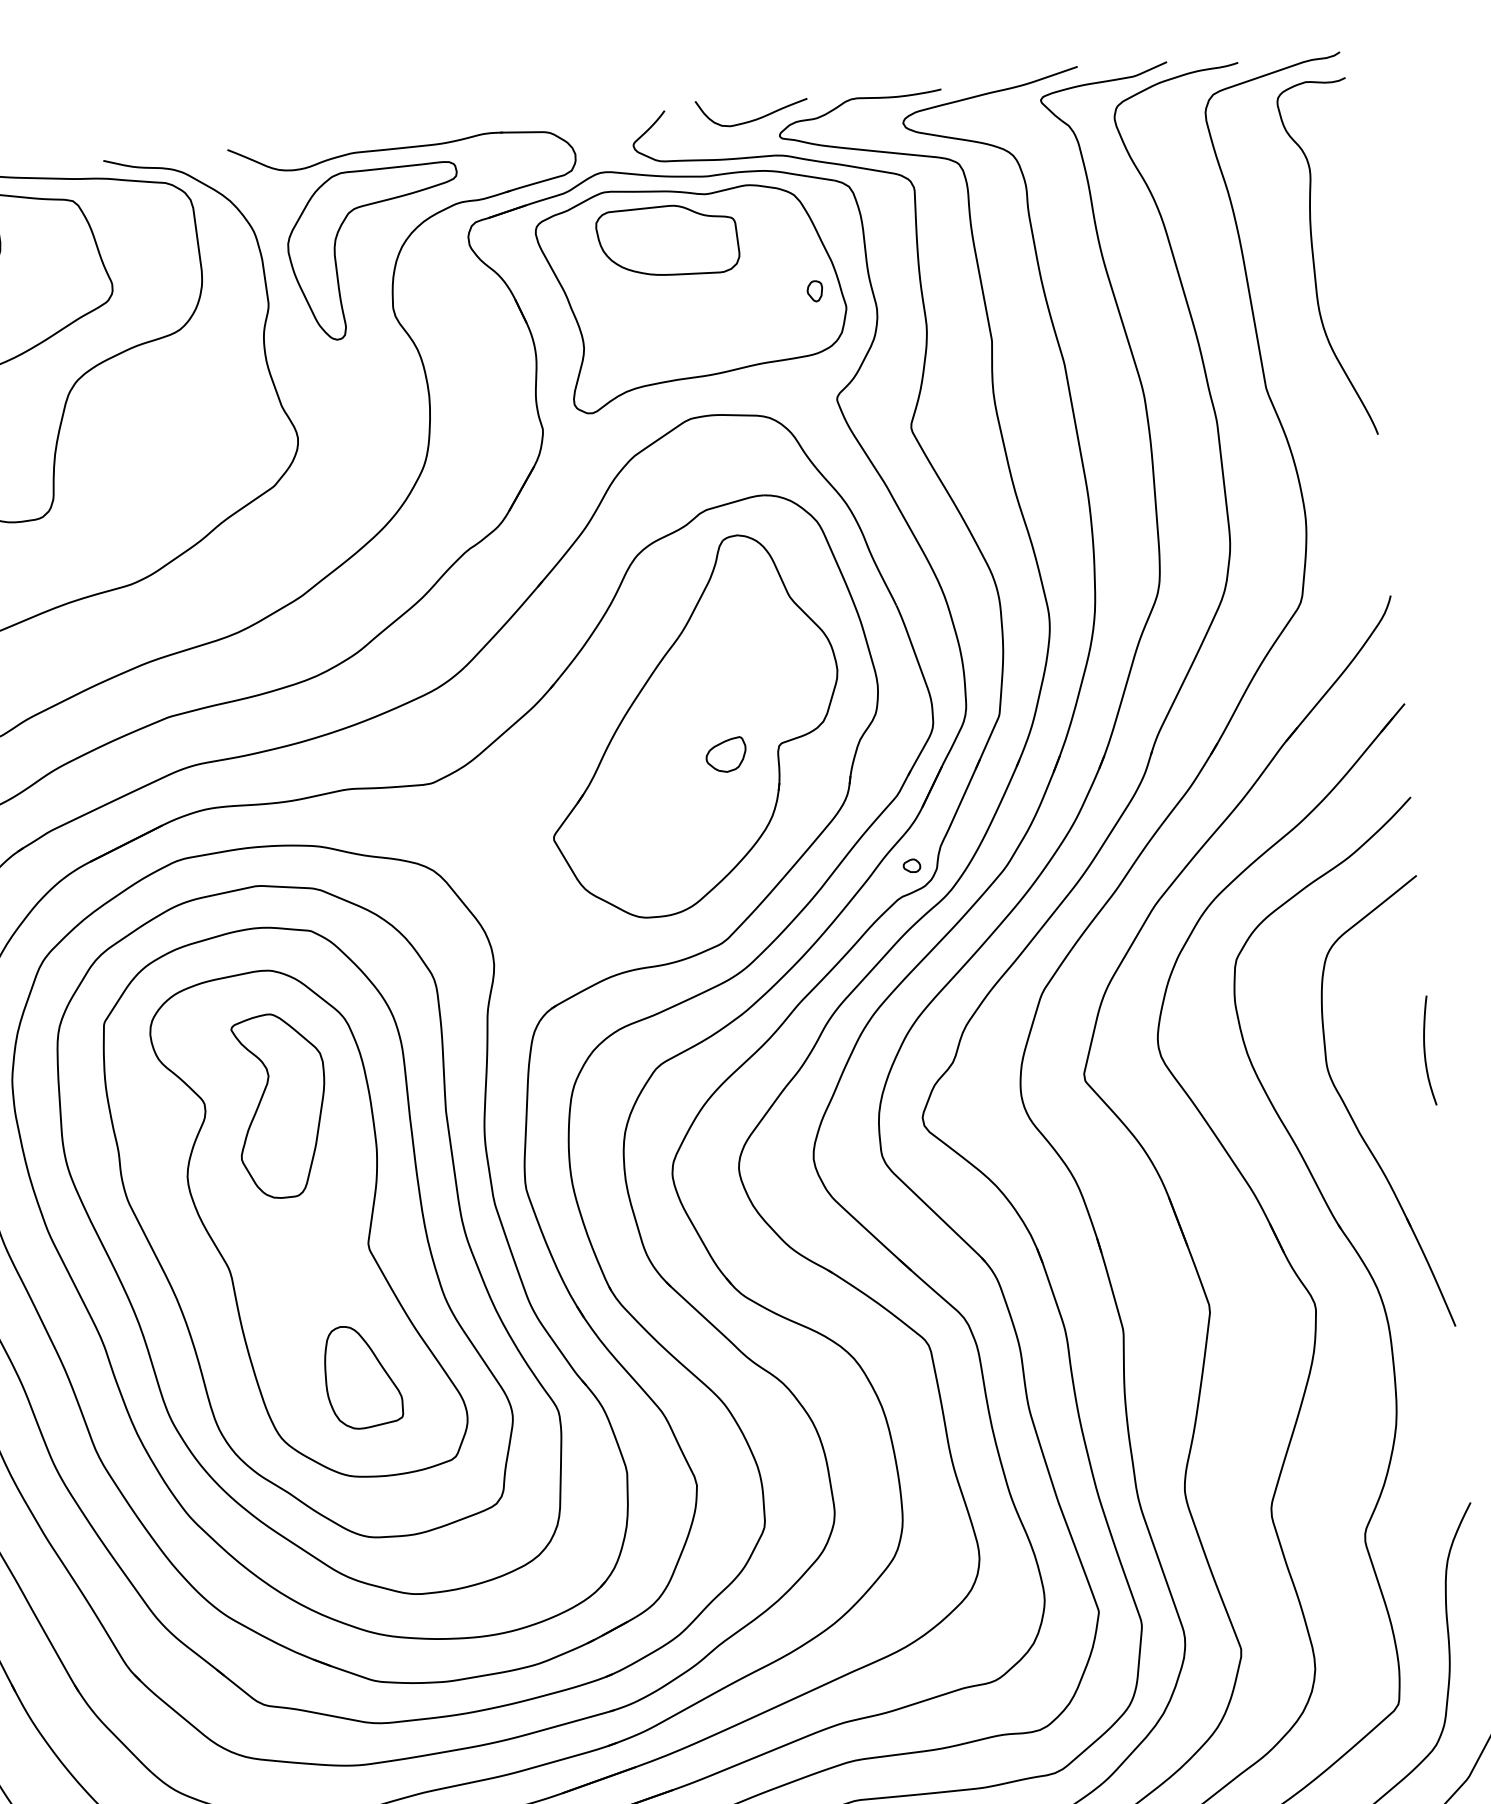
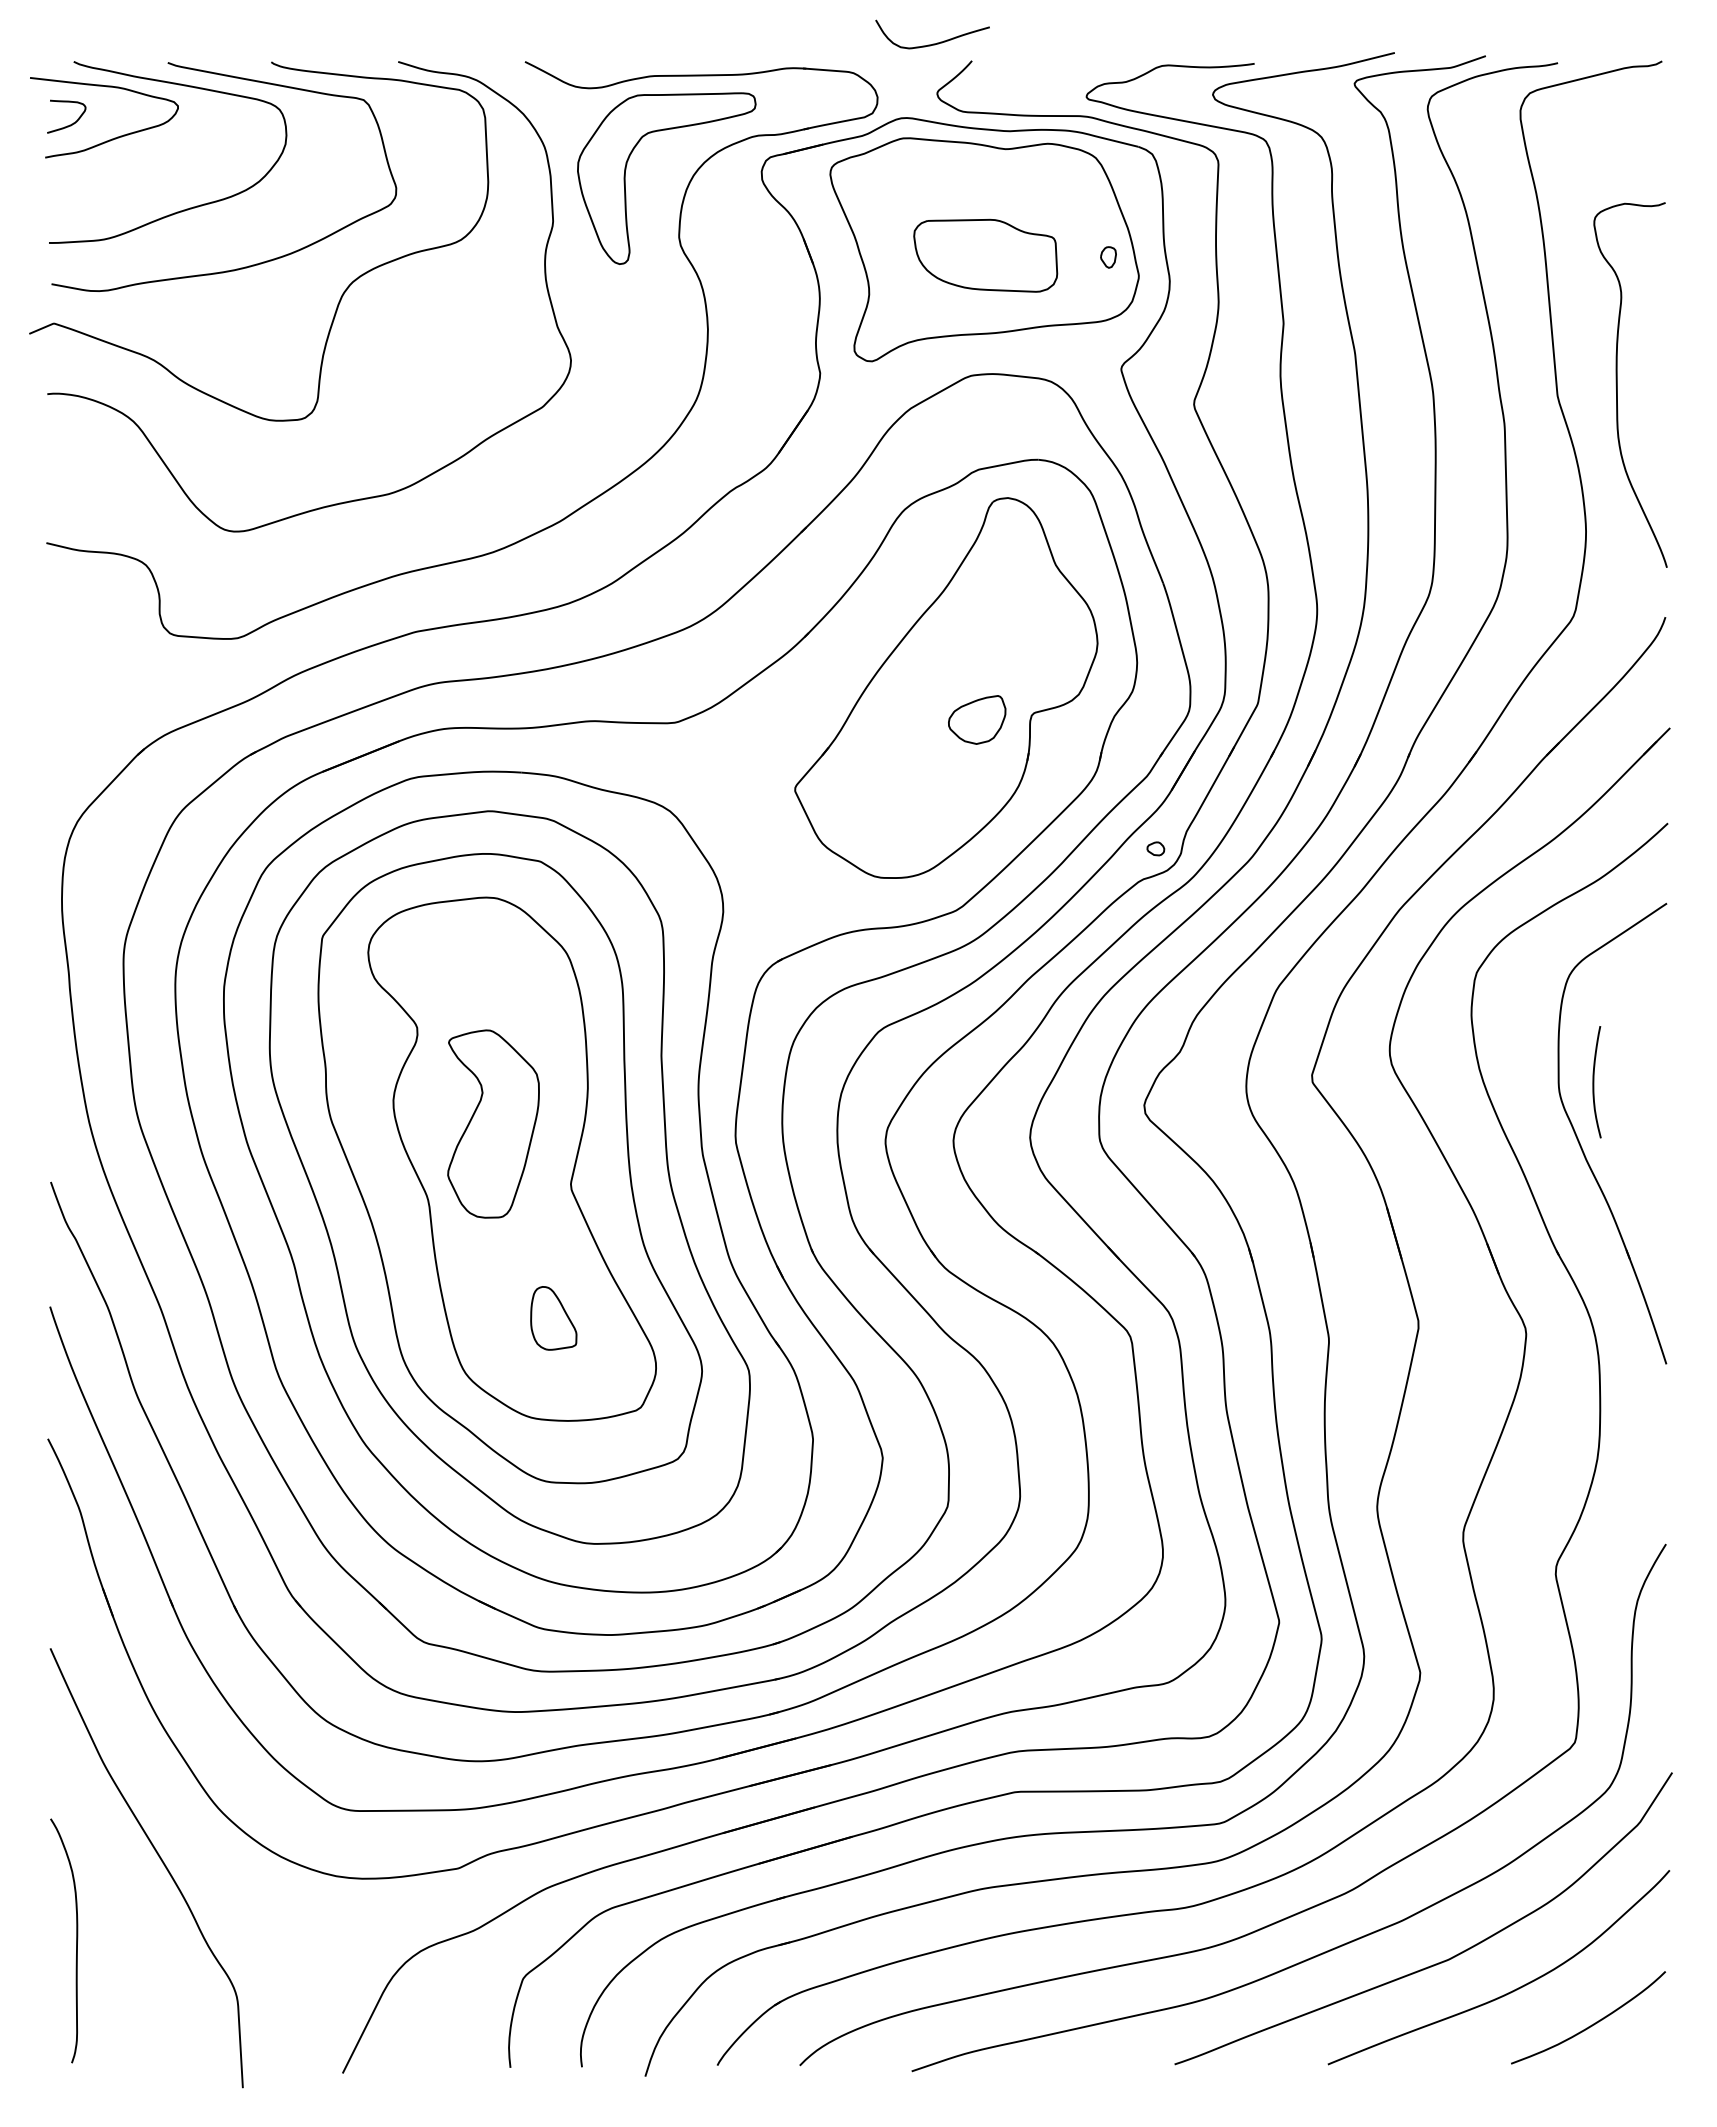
curve: (752, 119) -> (932, 43), moved
part: (667, 241) -> (985, 255), moved
curve: (1314, 259) -> (1617, 384), moved
part: (726, 754) -> (977, 719), size x1.4
curve: (1425, 1051) -> (1594, 1082), moved
part: (281, 1105) -> (493, 1123), moved
part: (362, 1376) -> (553, 1318), size x0.6

